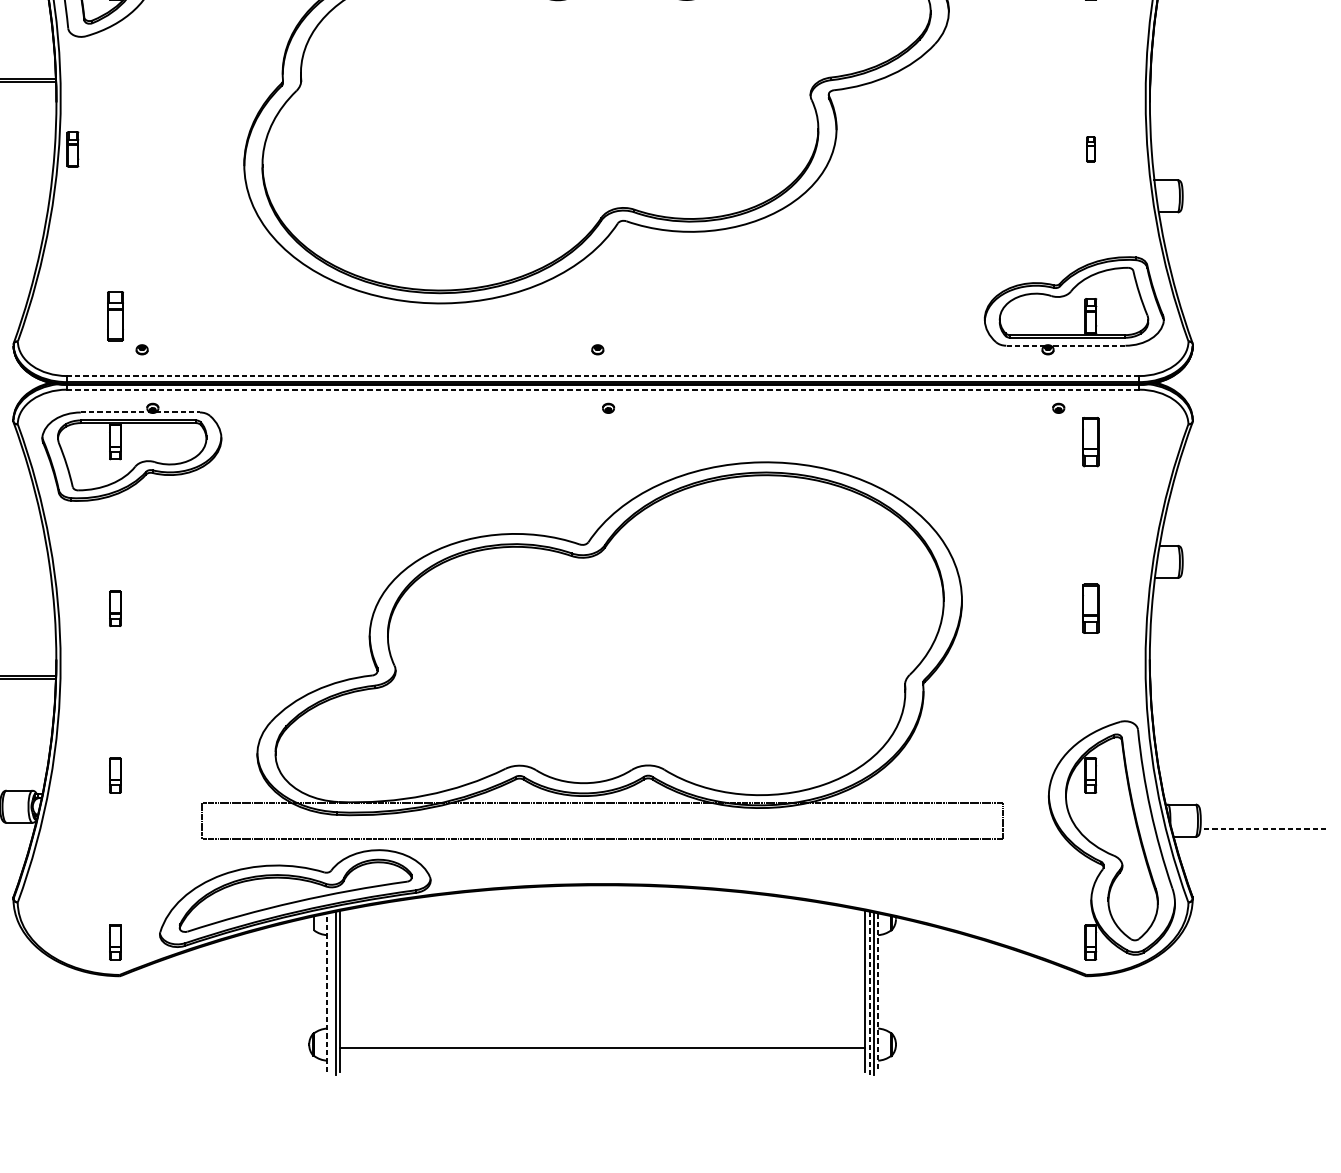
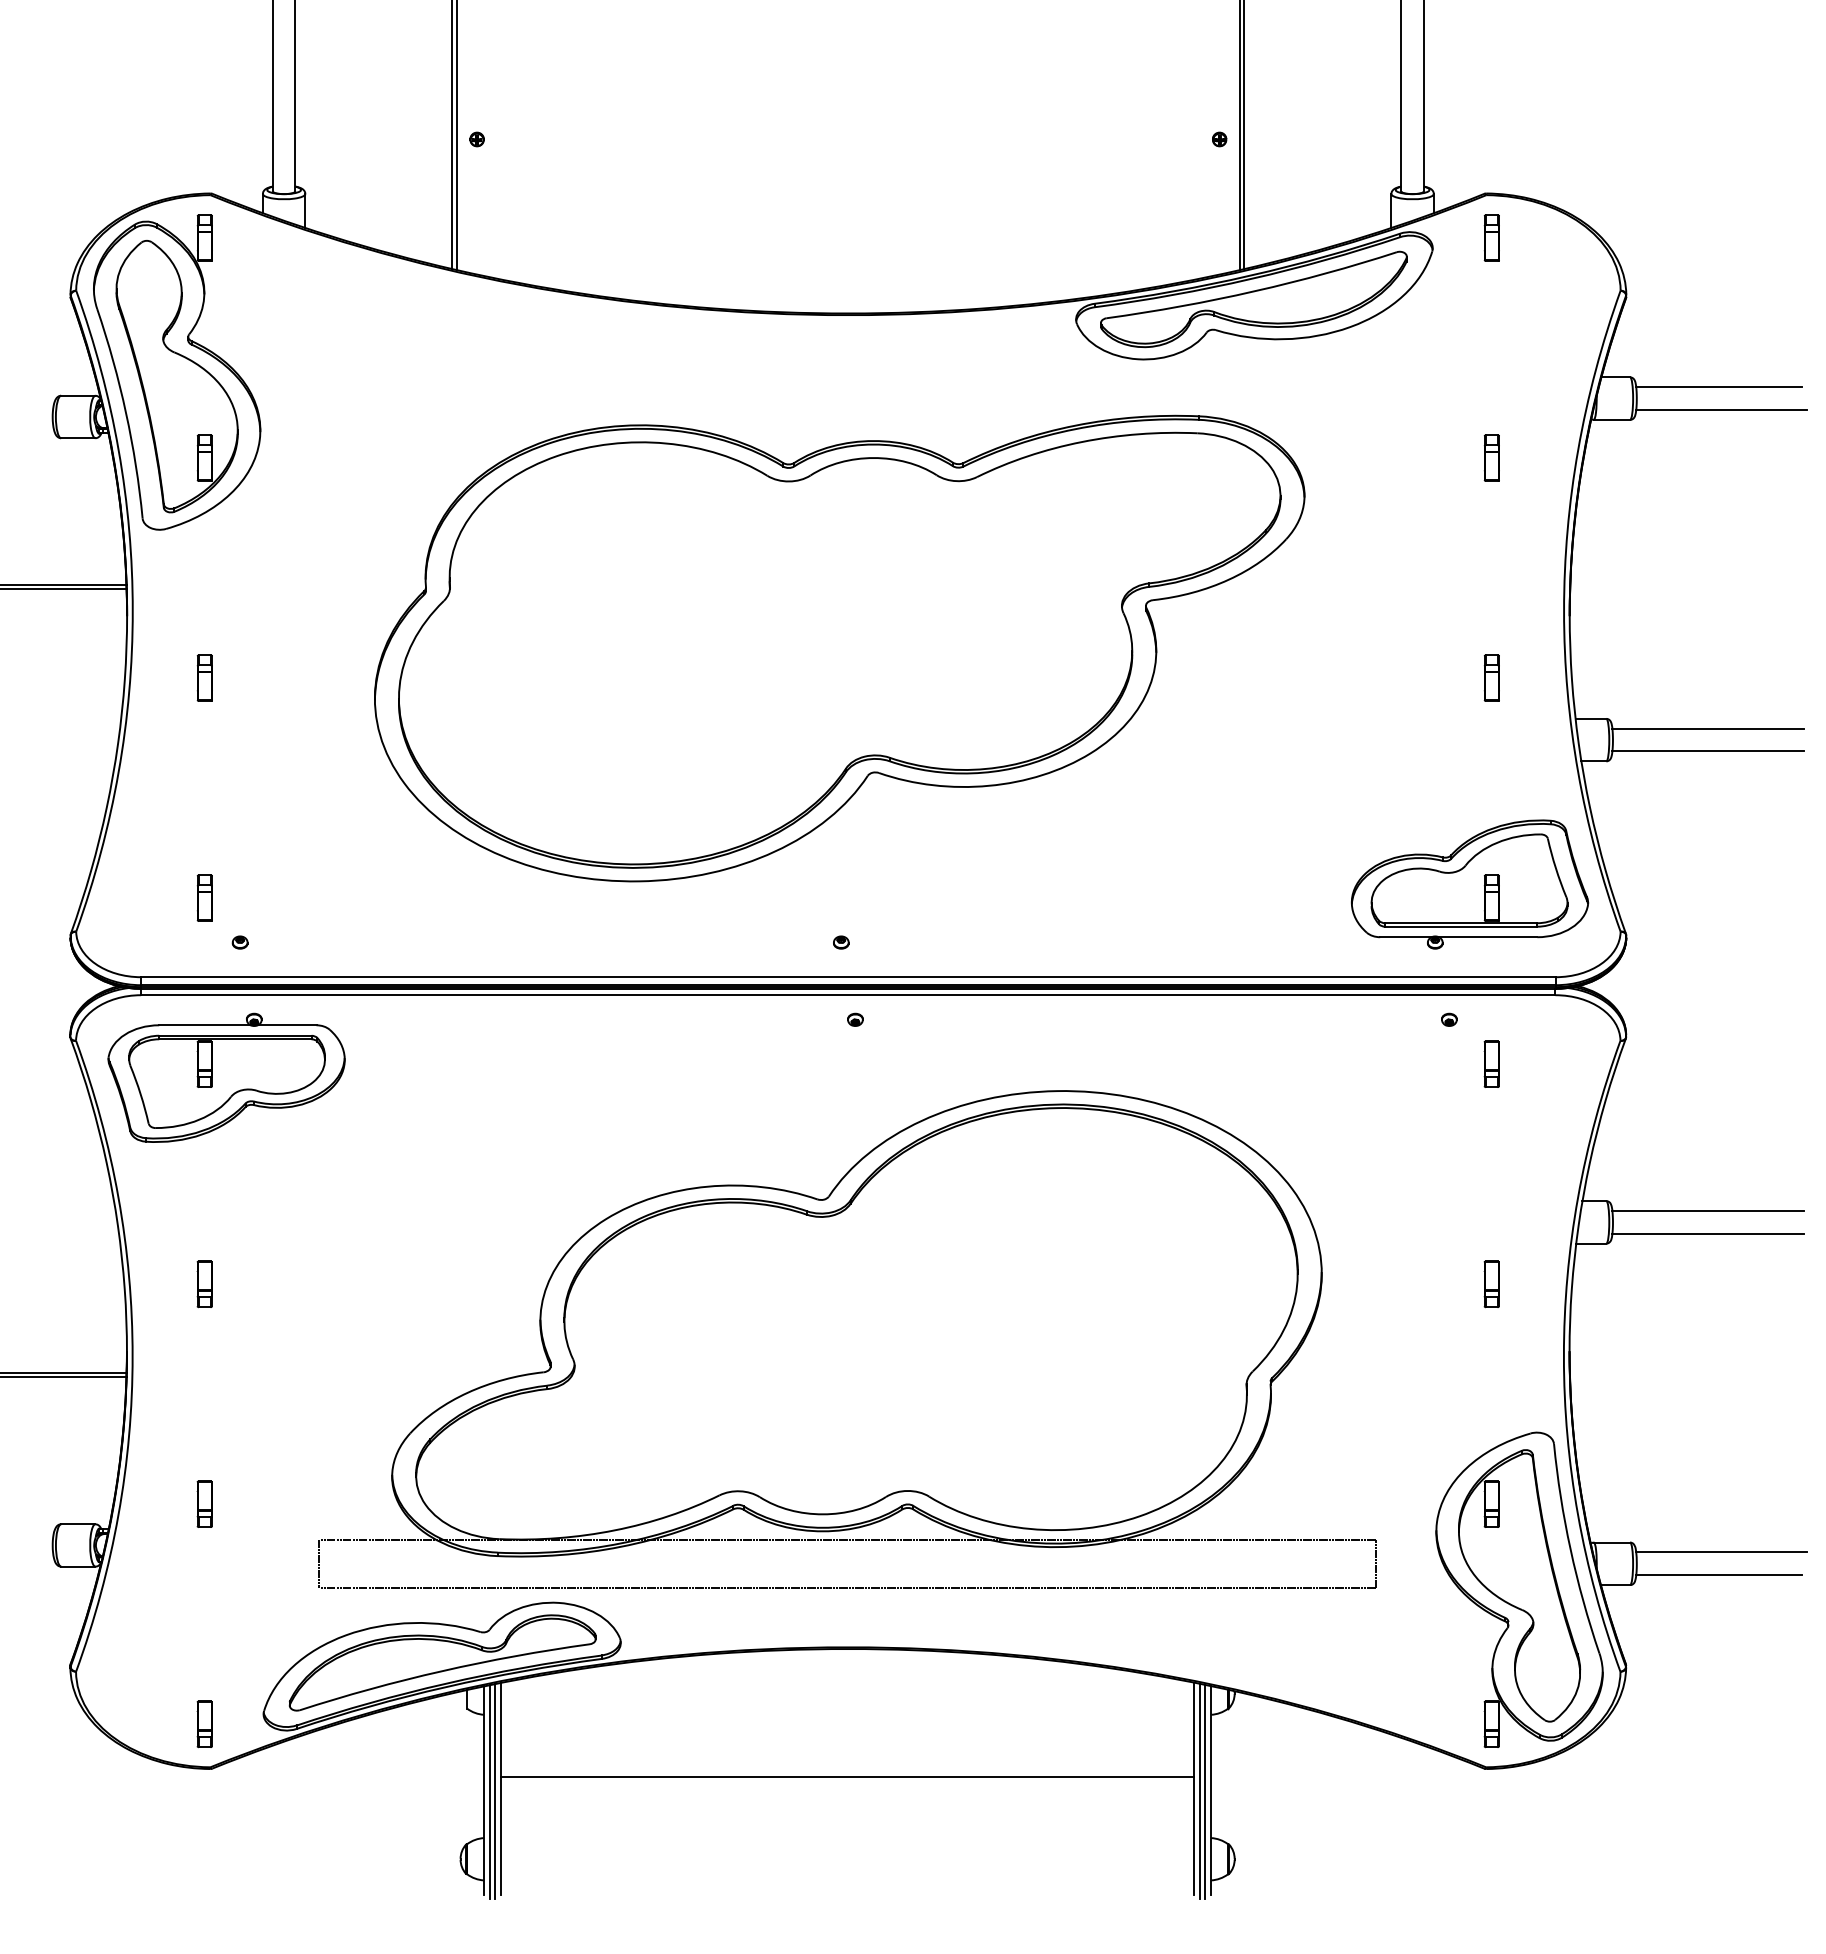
part: (72, 148) -> (204, 677), moved
part: (1090, 148) -> (1491, 677), size x1.43
line: (1255, 187) -> (1708, 728), added
line: (1255, 204) -> (1708, 751), added
part: (115, 315) -> (204, 897), size x0.71
line: (1025, 345) -> (1405, 937), dashed -> solid
line: (1087, 345) -> (1487, 937), dashed -> solid
line: (602, 376) -> (847, 977), dashed -> solid
line: (603, 389) -> (848, 995), dashed -> solid
line: (115, 412) -> (204, 1025), dashed -> solid
line: (178, 412) -> (287, 1025), dashed -> solid
part: (1090, 441) -> (1491, 1063), size x0.71
line: (1255, 553) -> (1708, 1211), added
line: (1255, 570) -> (1708, 1233), added
part: (1090, 608) -> (1491, 1284), size x0.71
line: (1264, 812) -> (1721, 1552), added
line: (1262, 829) -> (1718, 1575), dashed -> solid
line: (327, 992) -> (484, 1790), dashed -> solid
line: (878, 992) -> (1211, 1790), dashed -> solid
line: (331, 993) -> (490, 1791), added
line: (870, 993) -> (1200, 1791), dashed -> solid
line: (602, 1048) -> (847, 1777), moved

